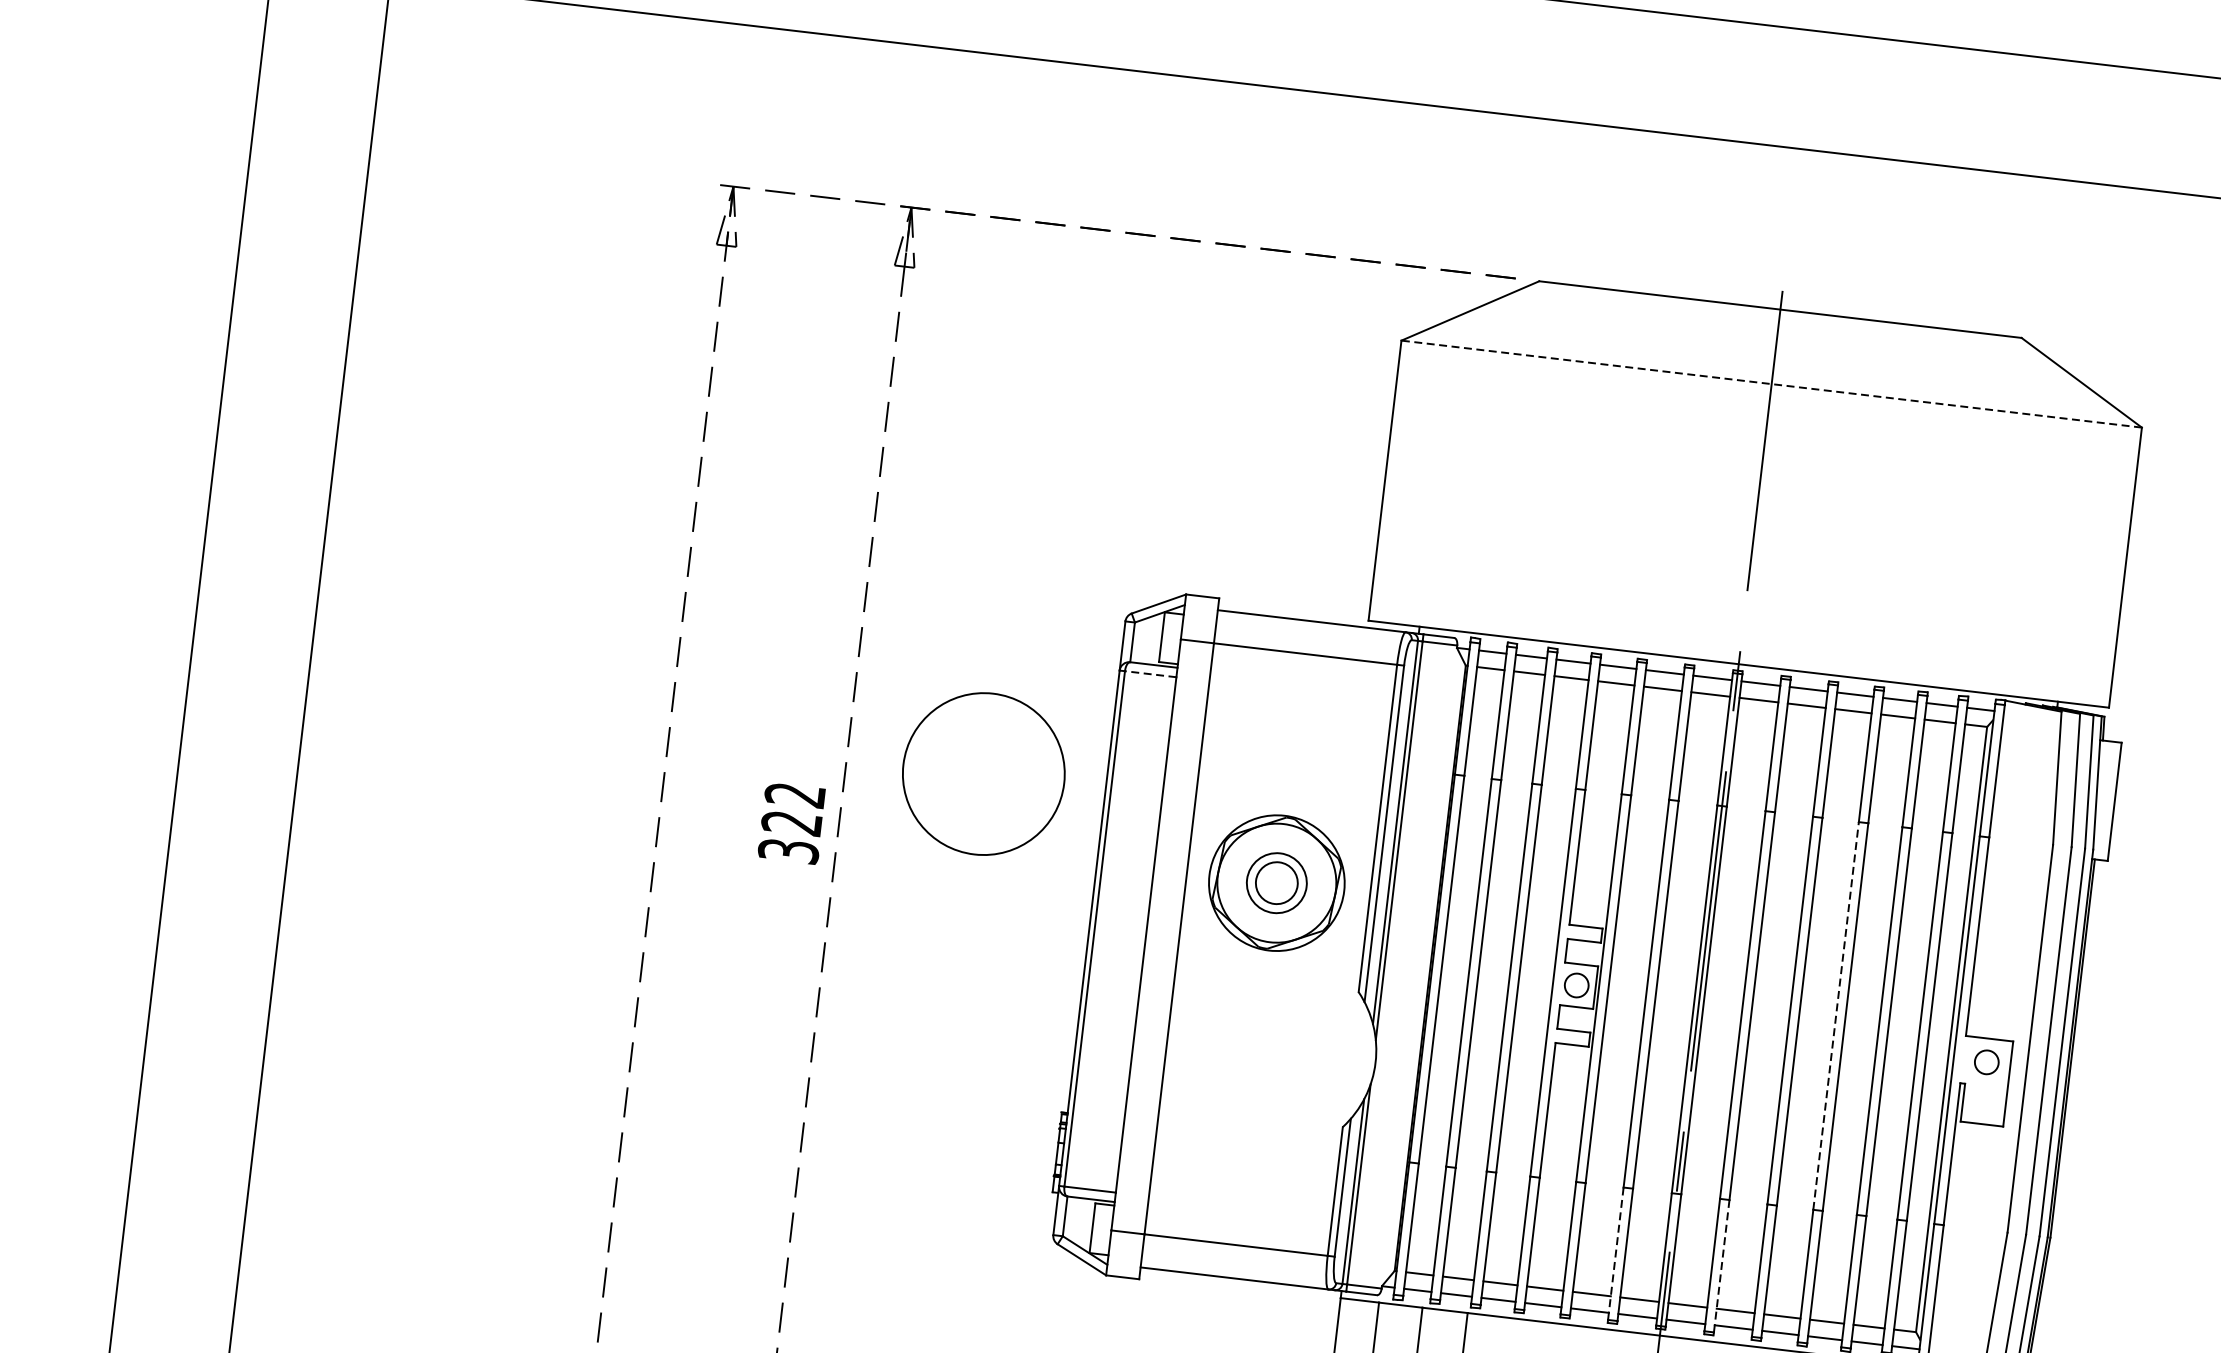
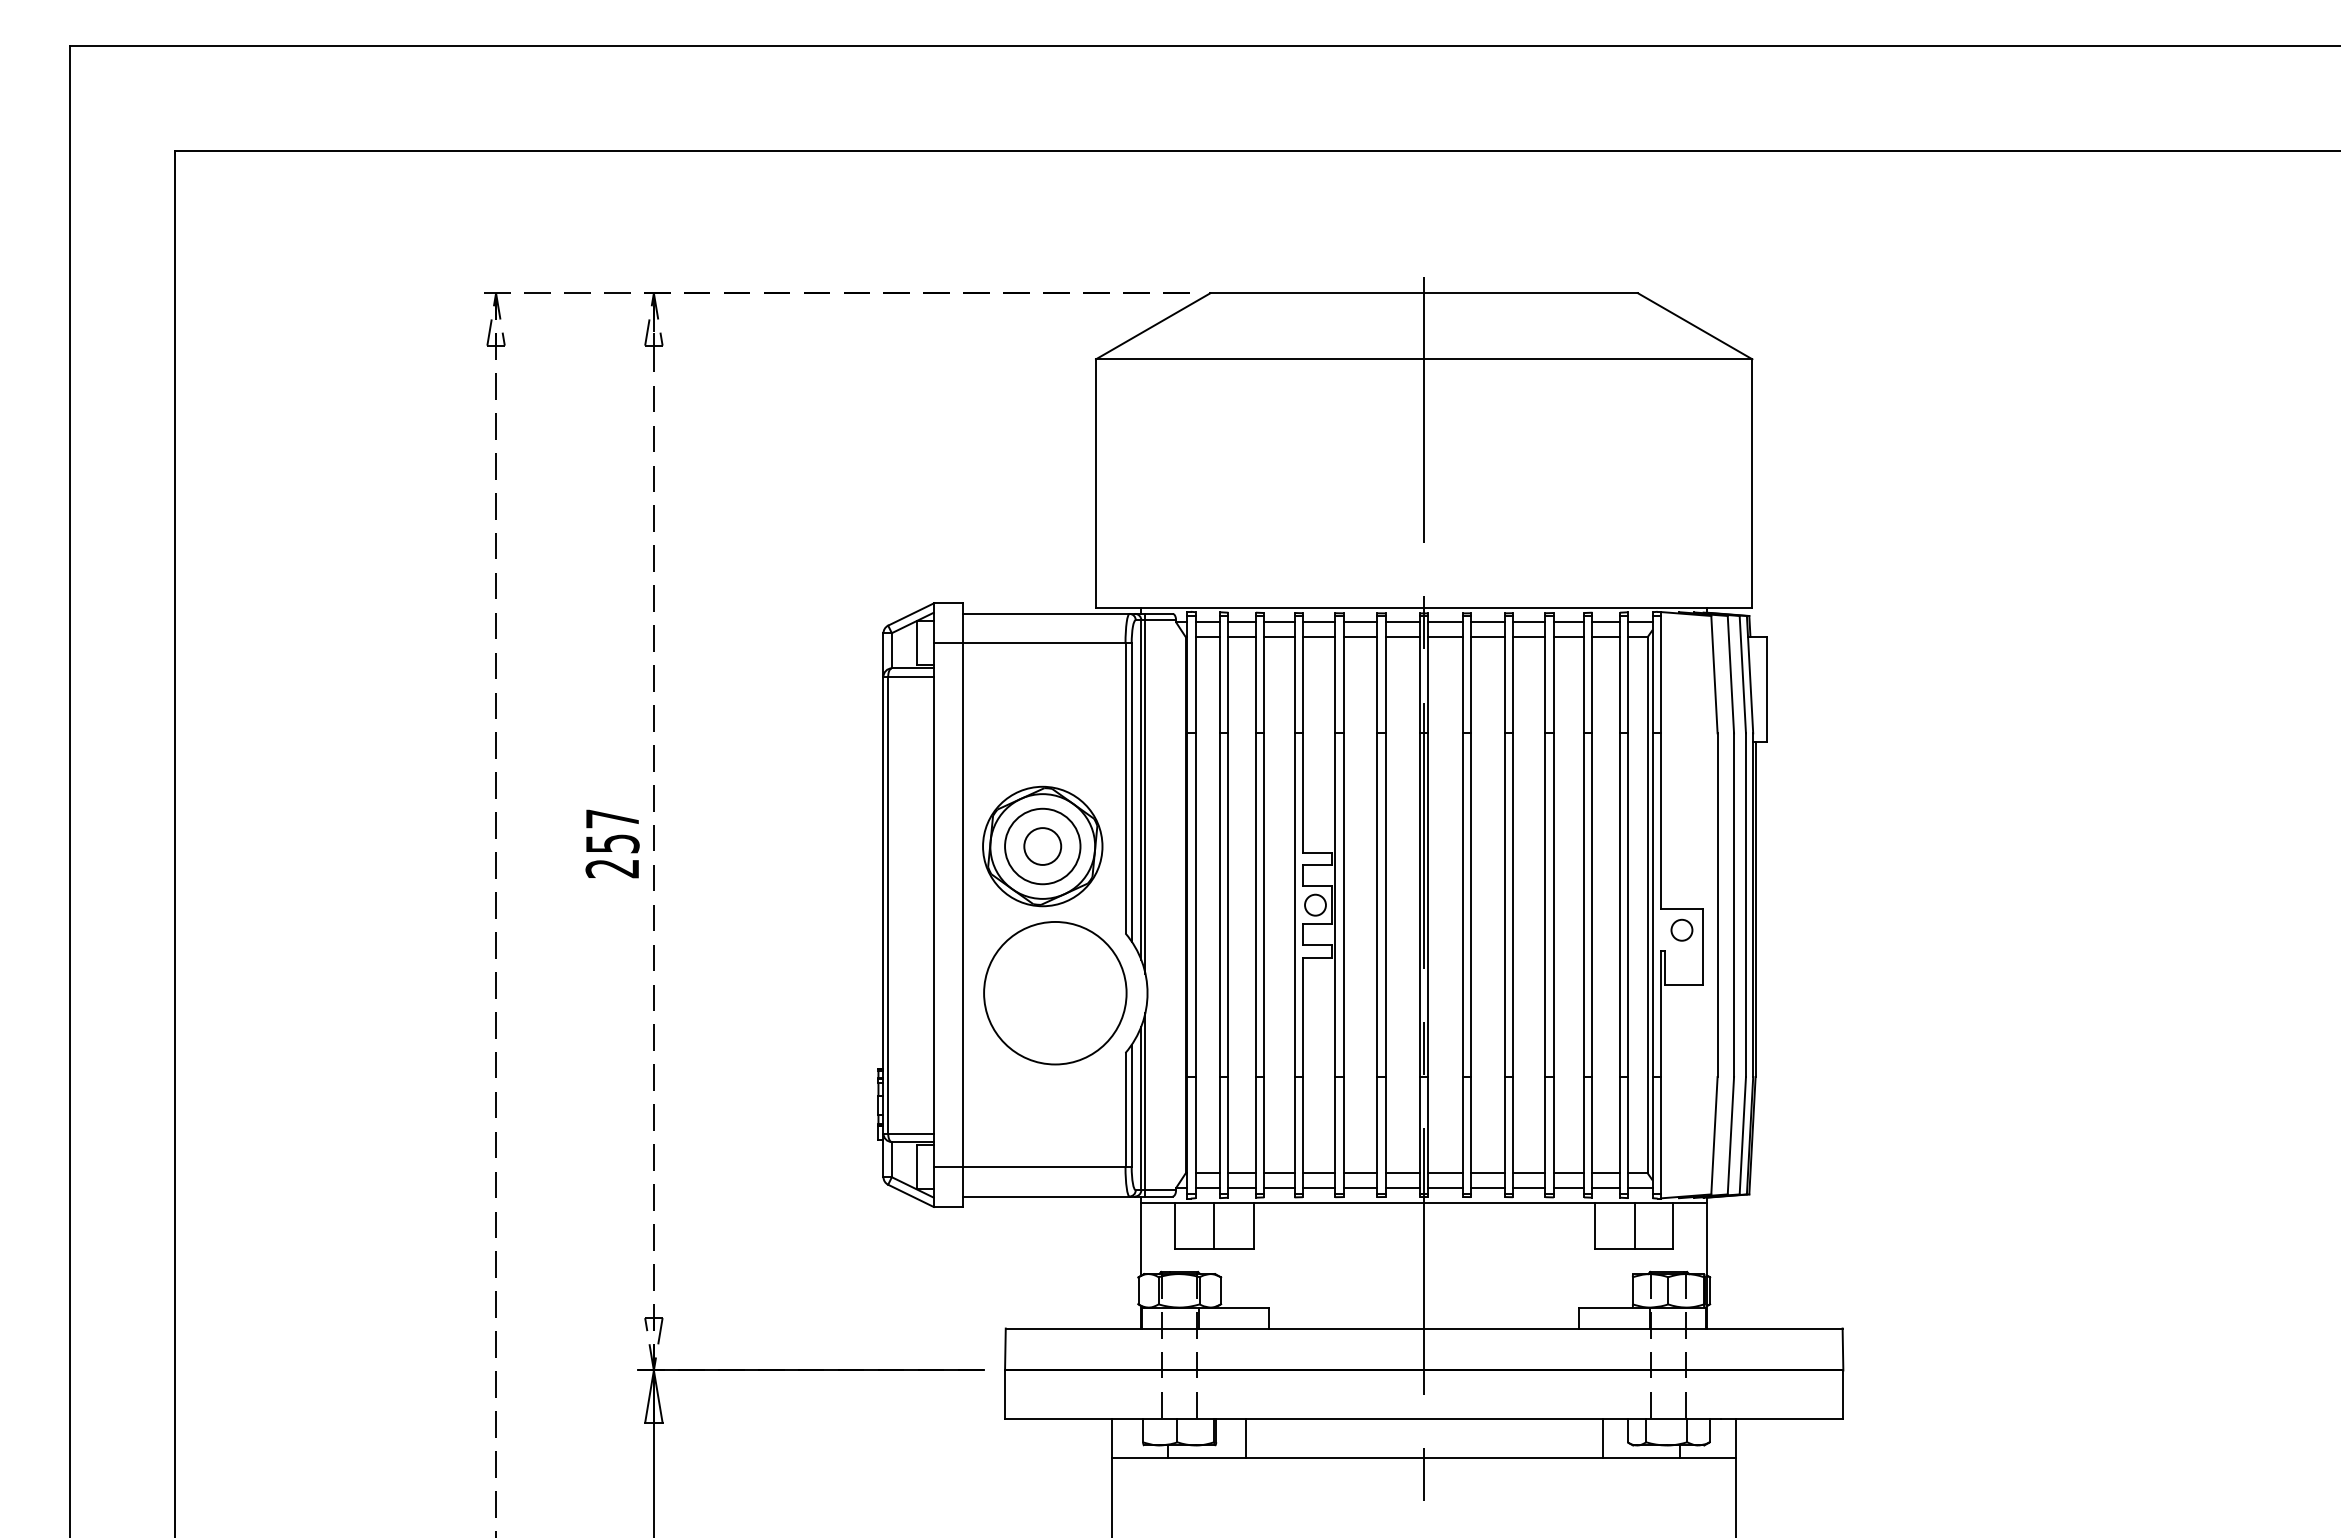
line: (1770, 384) -> (1423, 359), dashed -> solid
line: (1150, 673) -> (910, 676), dashed -> solid
circle: (983, 774) -> (1055, 993), moved
text: (791, 822) -> (612, 843), 322 -> 257
circle: (1276, 883) -> (1042, 846), size x1.43
line: (1836, 1016) -> (1545, 905), dashed -> solid
line: (1616, 1253) -> (1377, 1135), dashed -> solid
line: (1722, 1265) -> (1471, 1135), dashed -> solid

